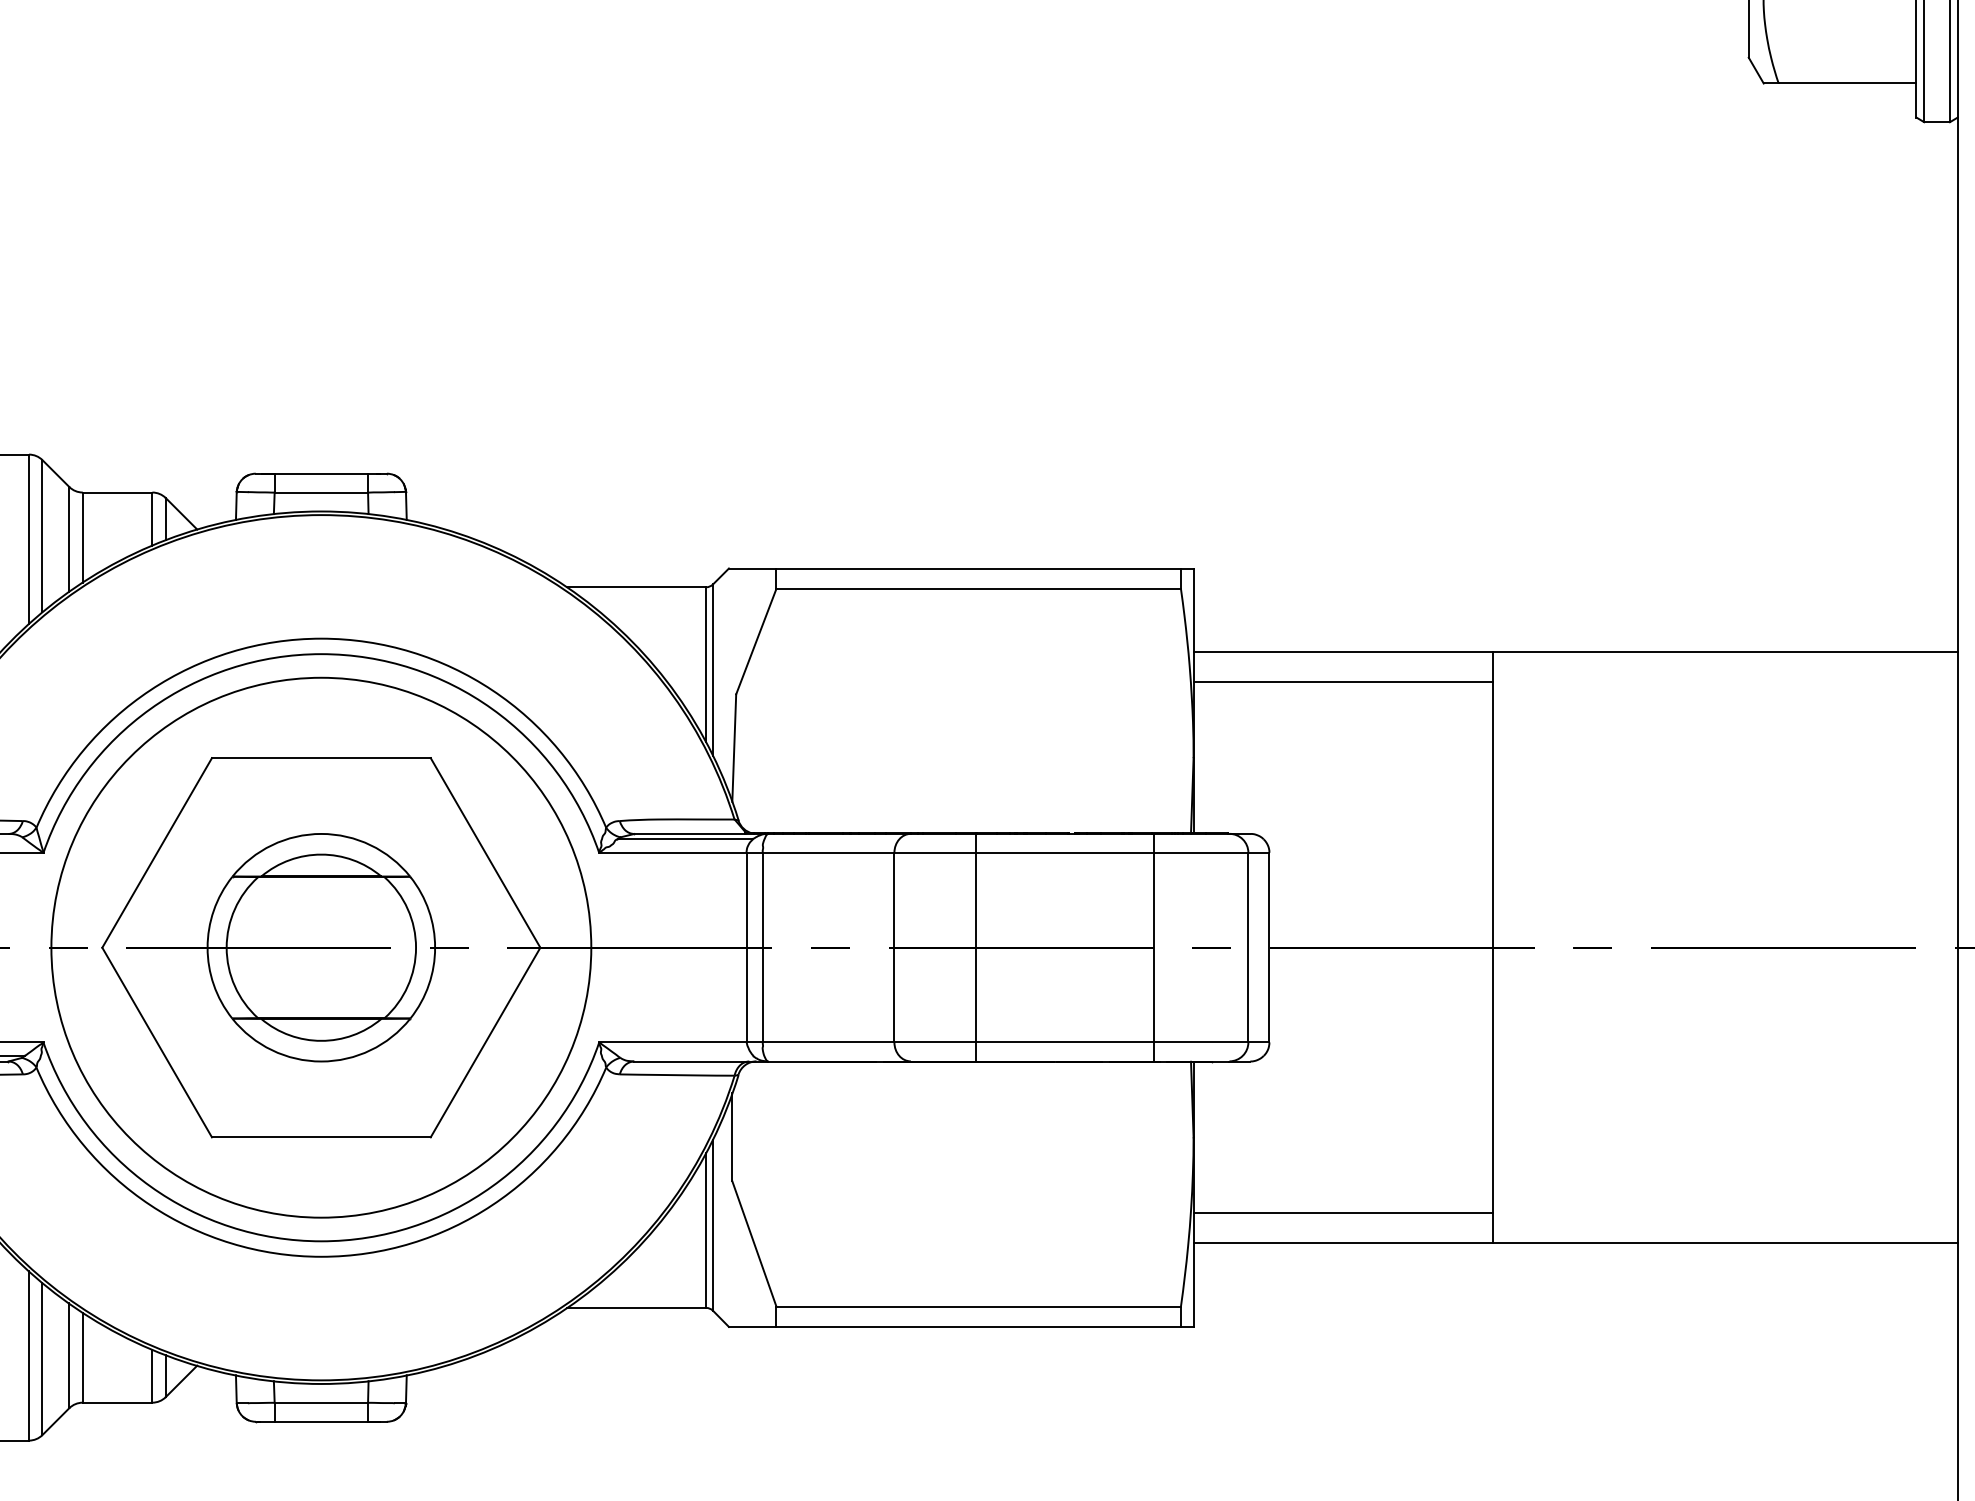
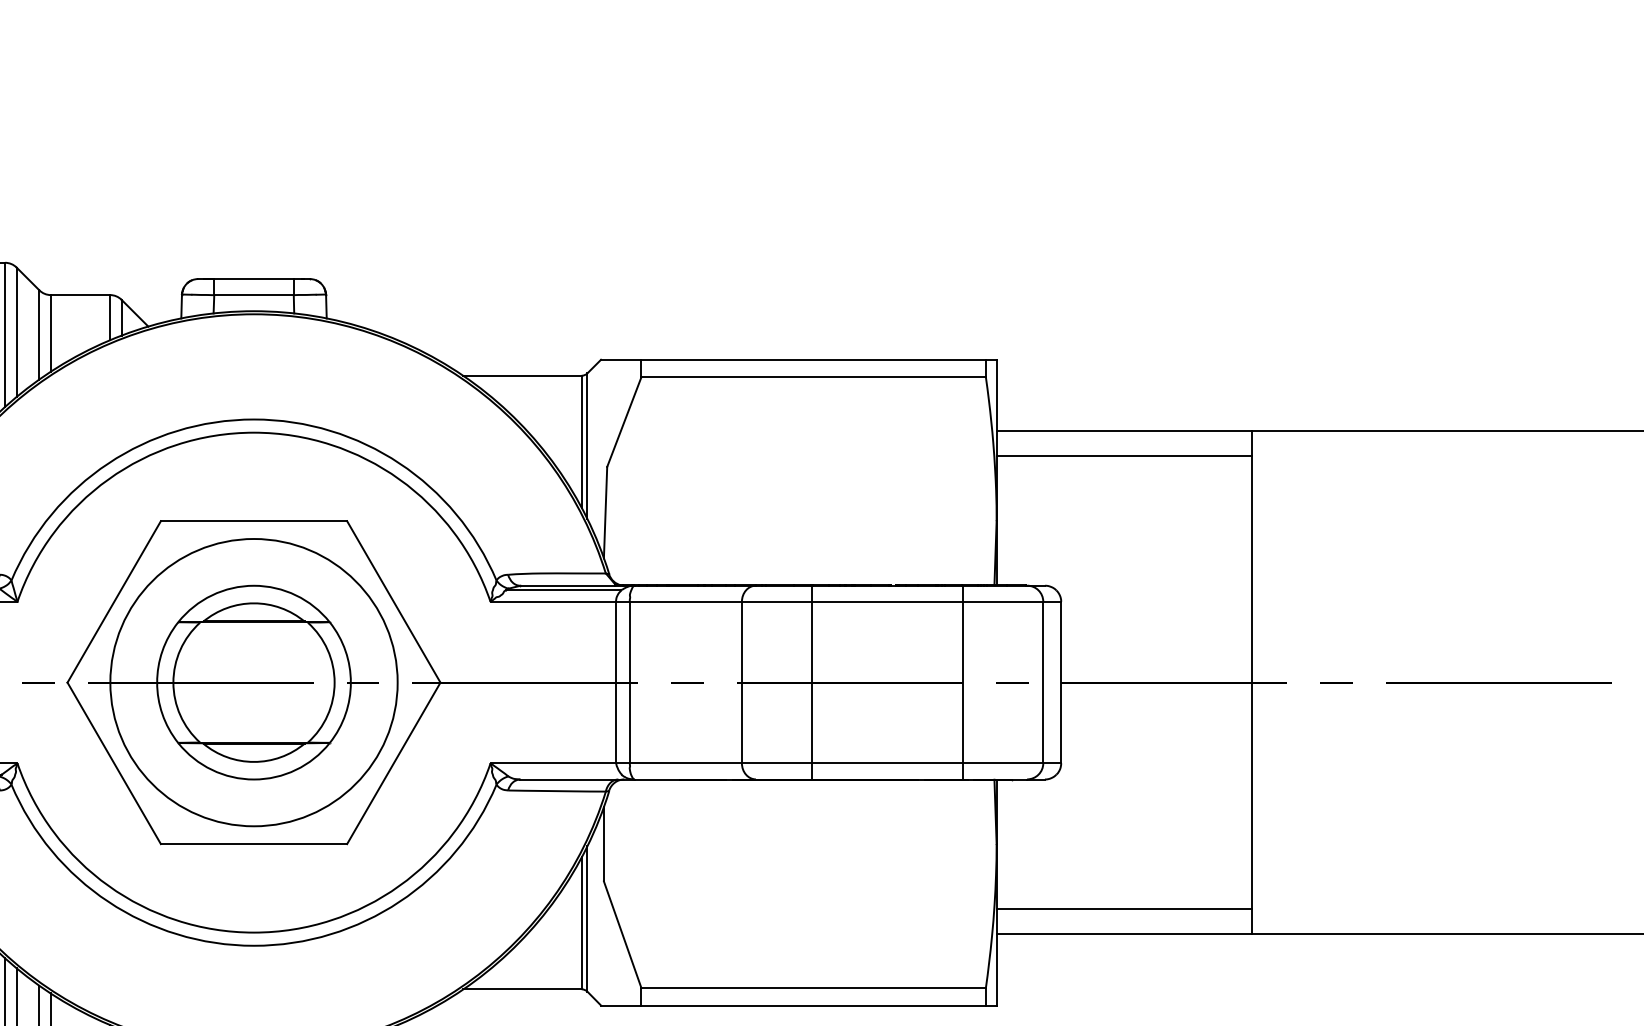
circle: (321, 947) -> (254, 682), size x0.62

